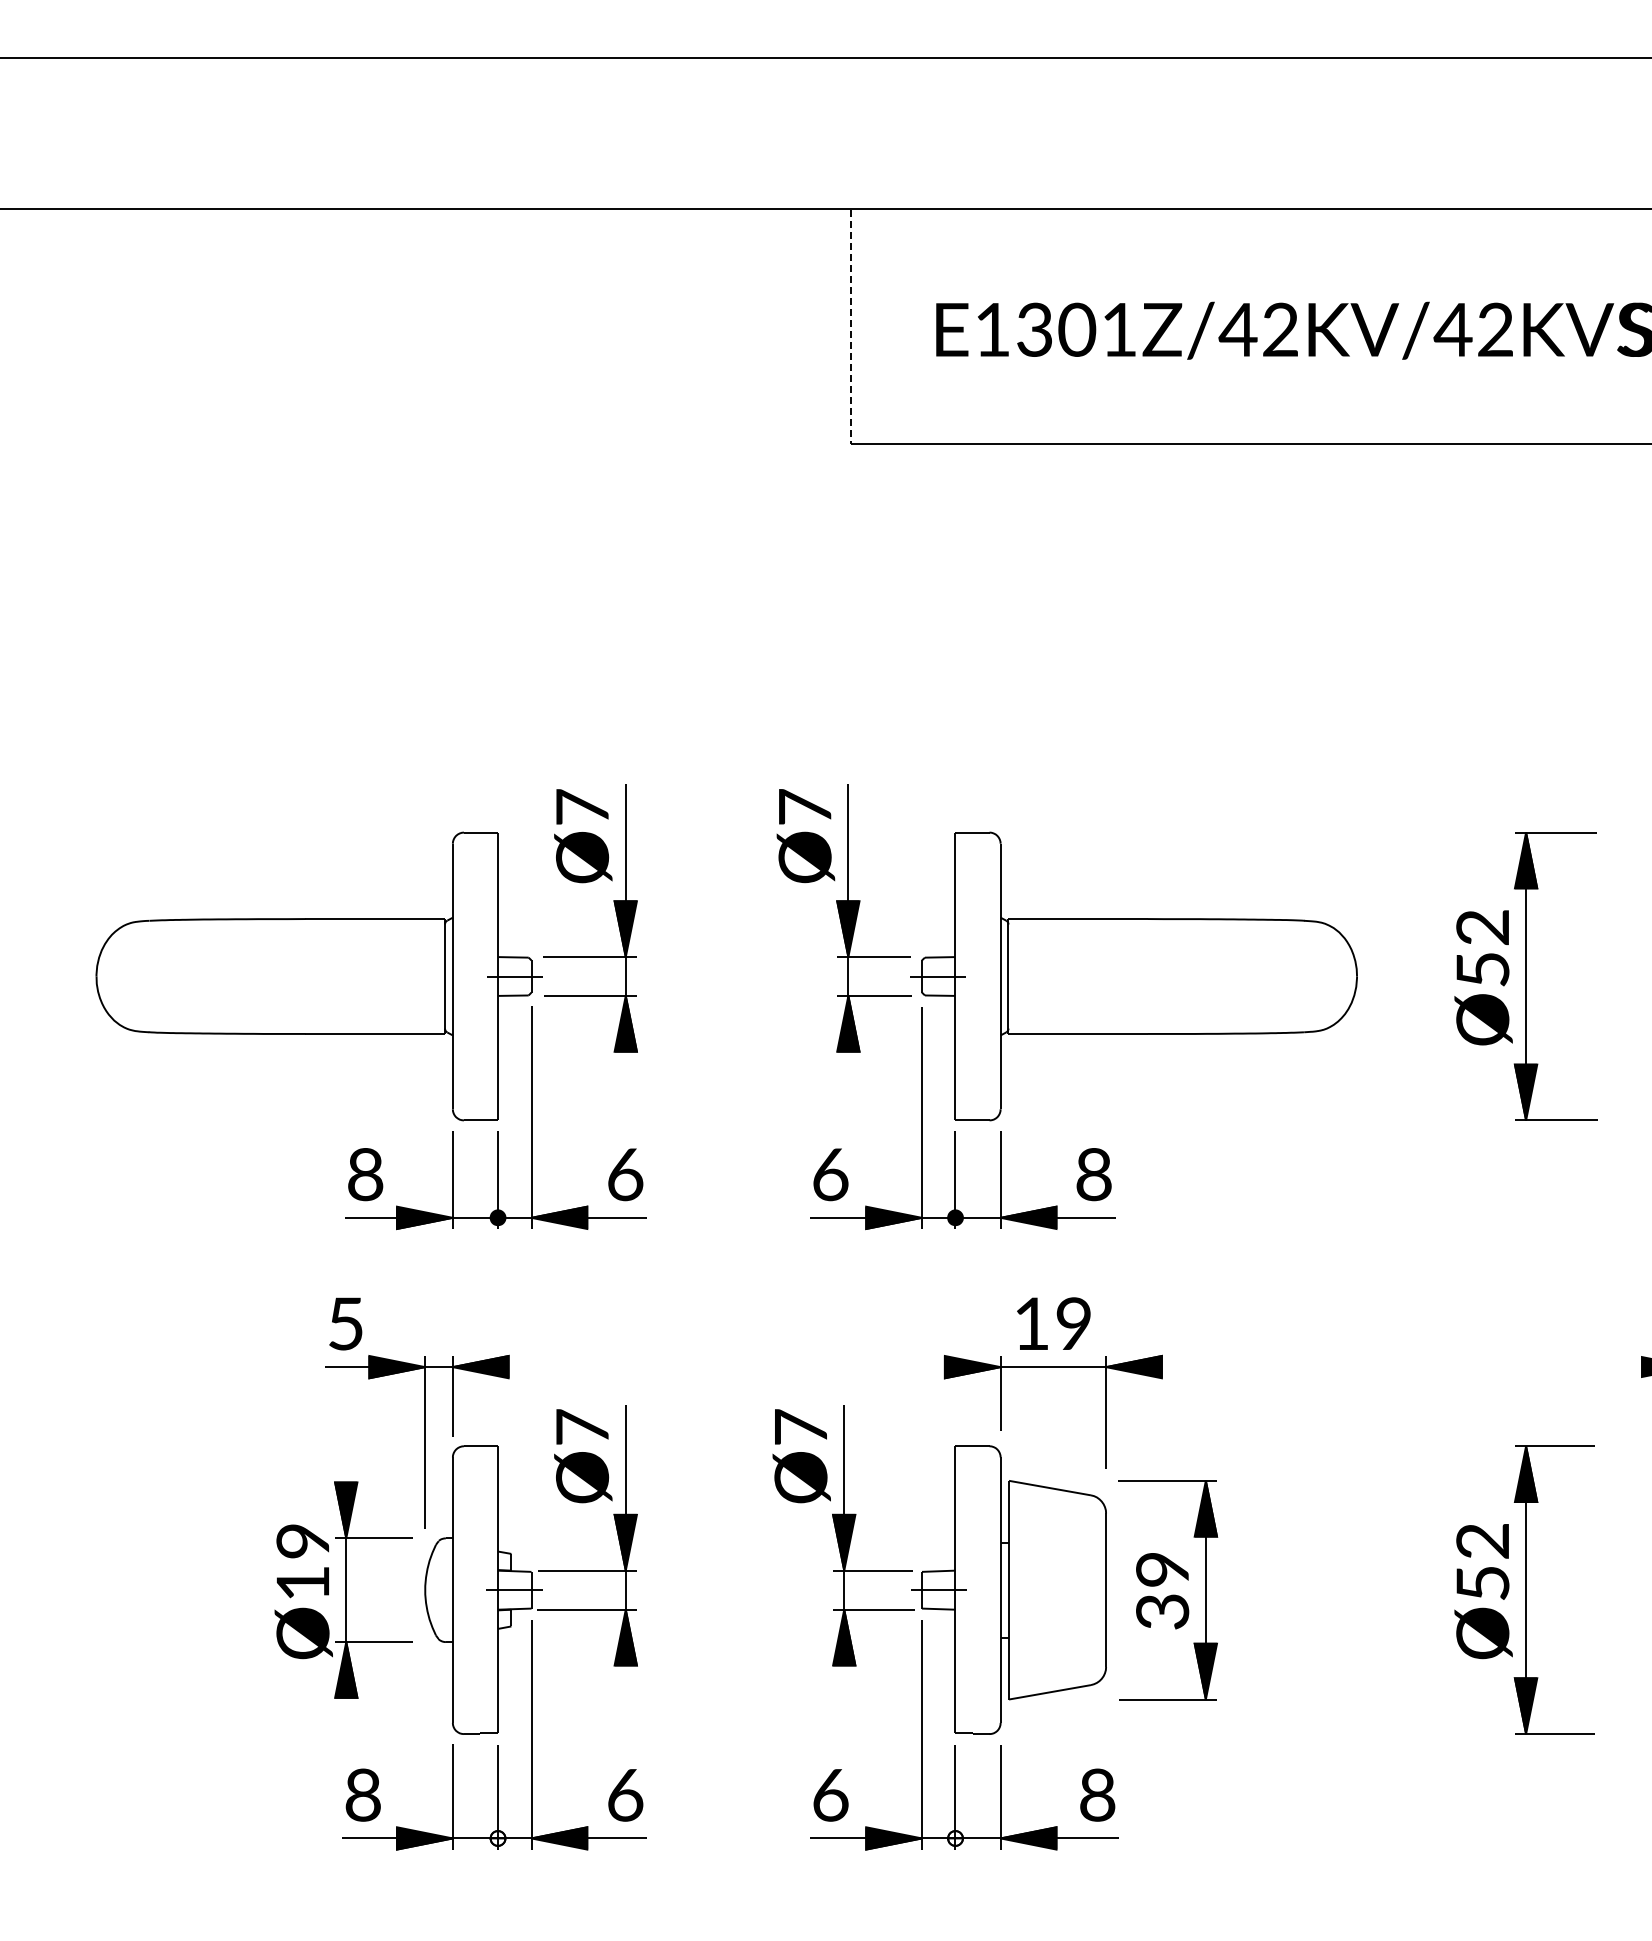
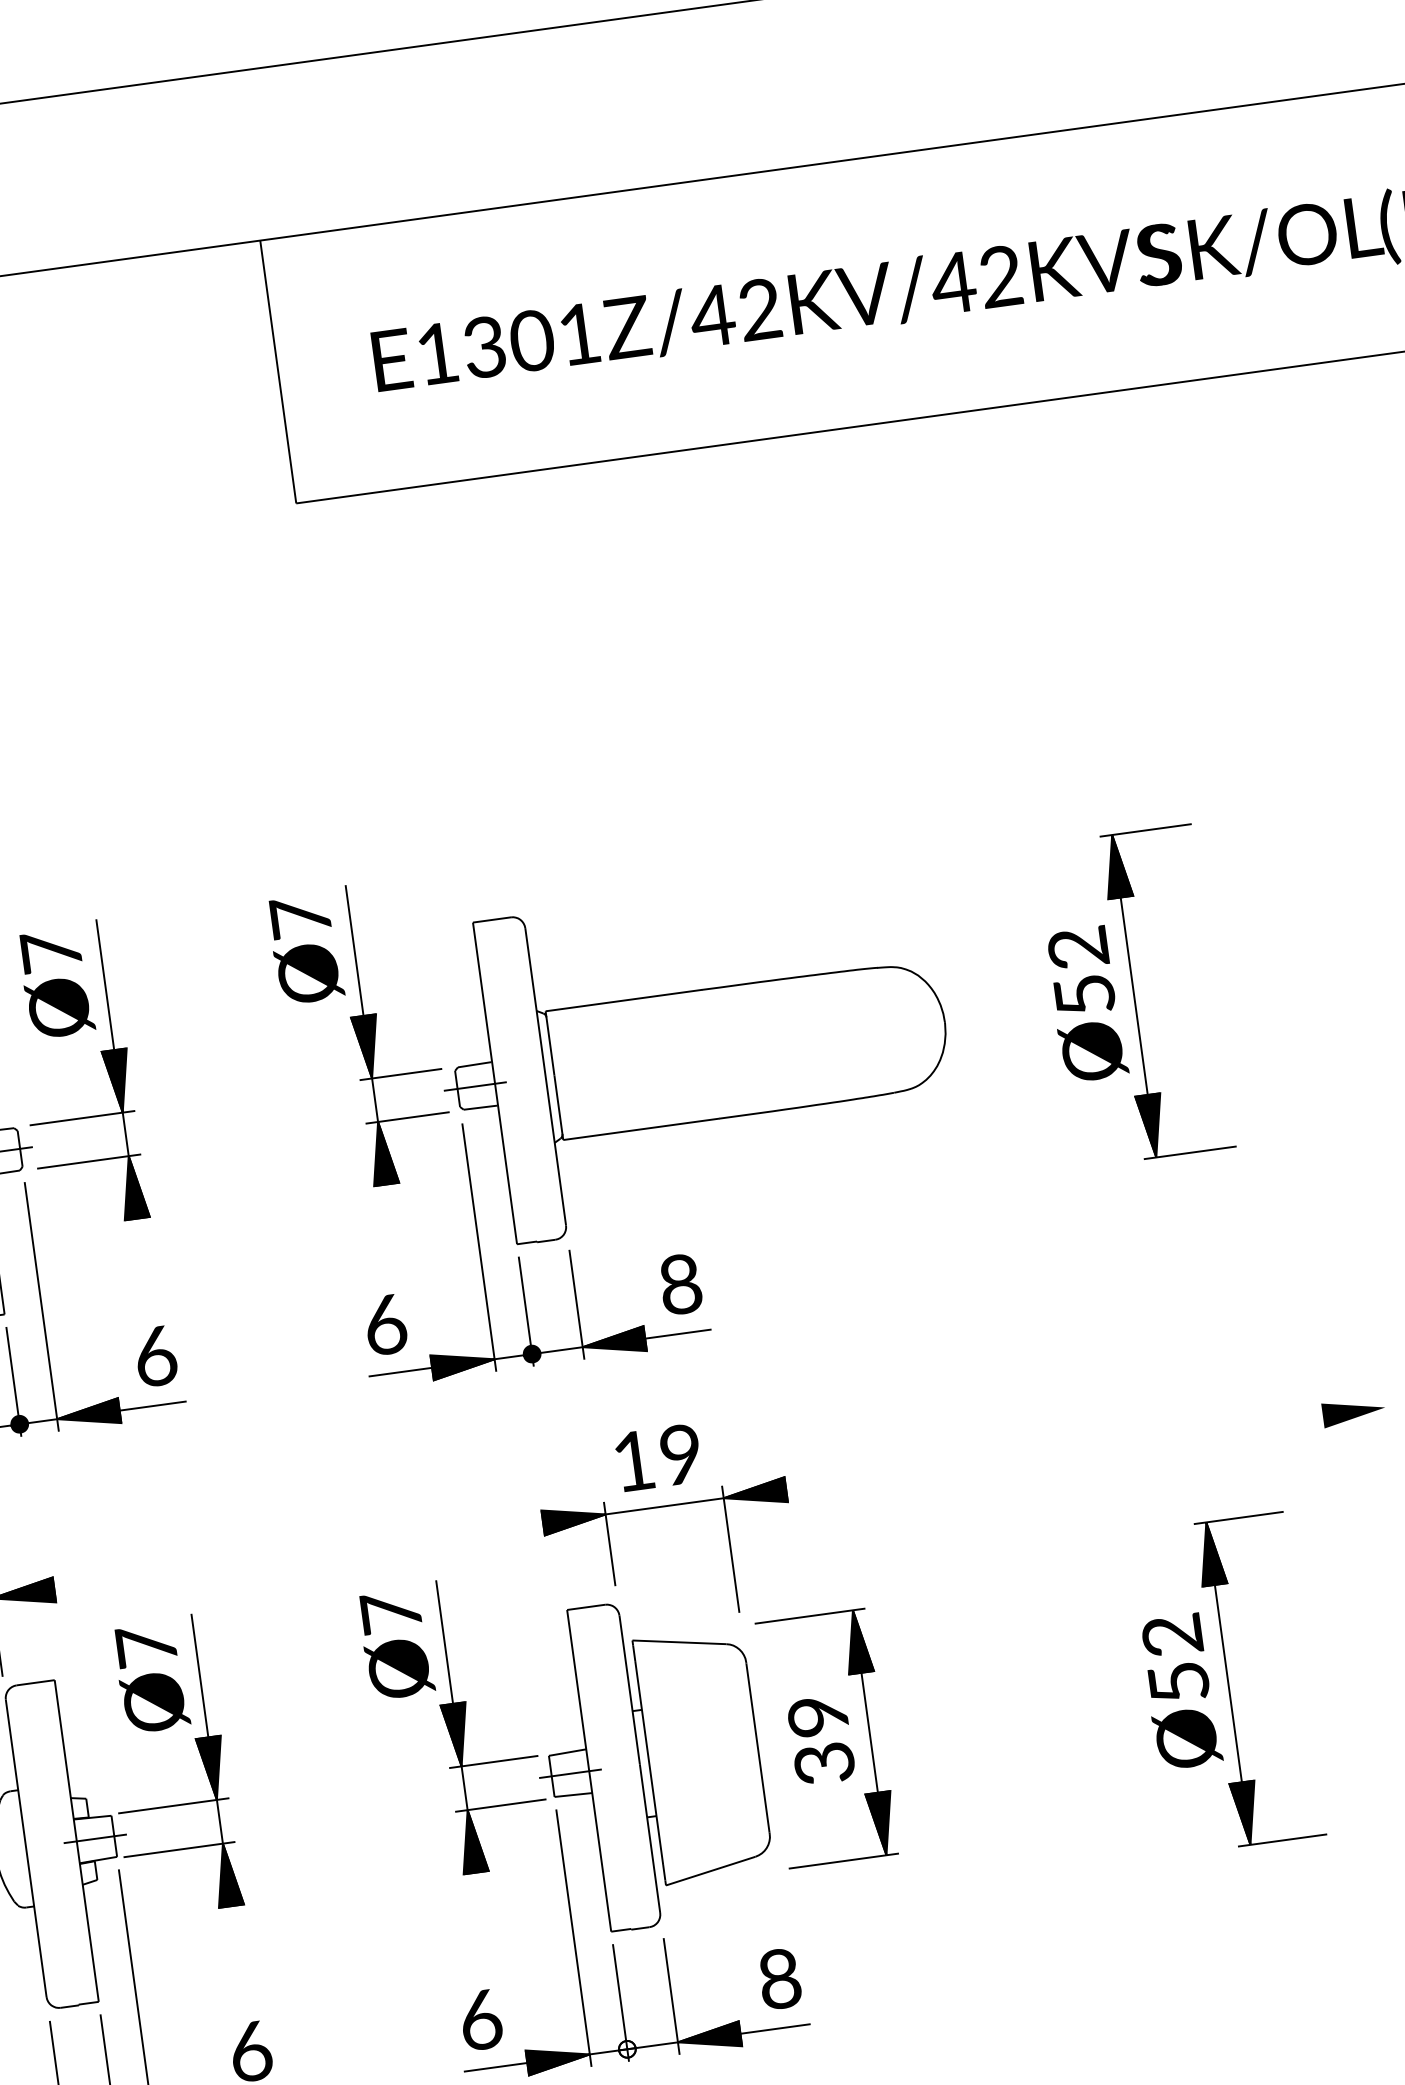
line: (850, 327) -> (277, 372), dashed -> solid

